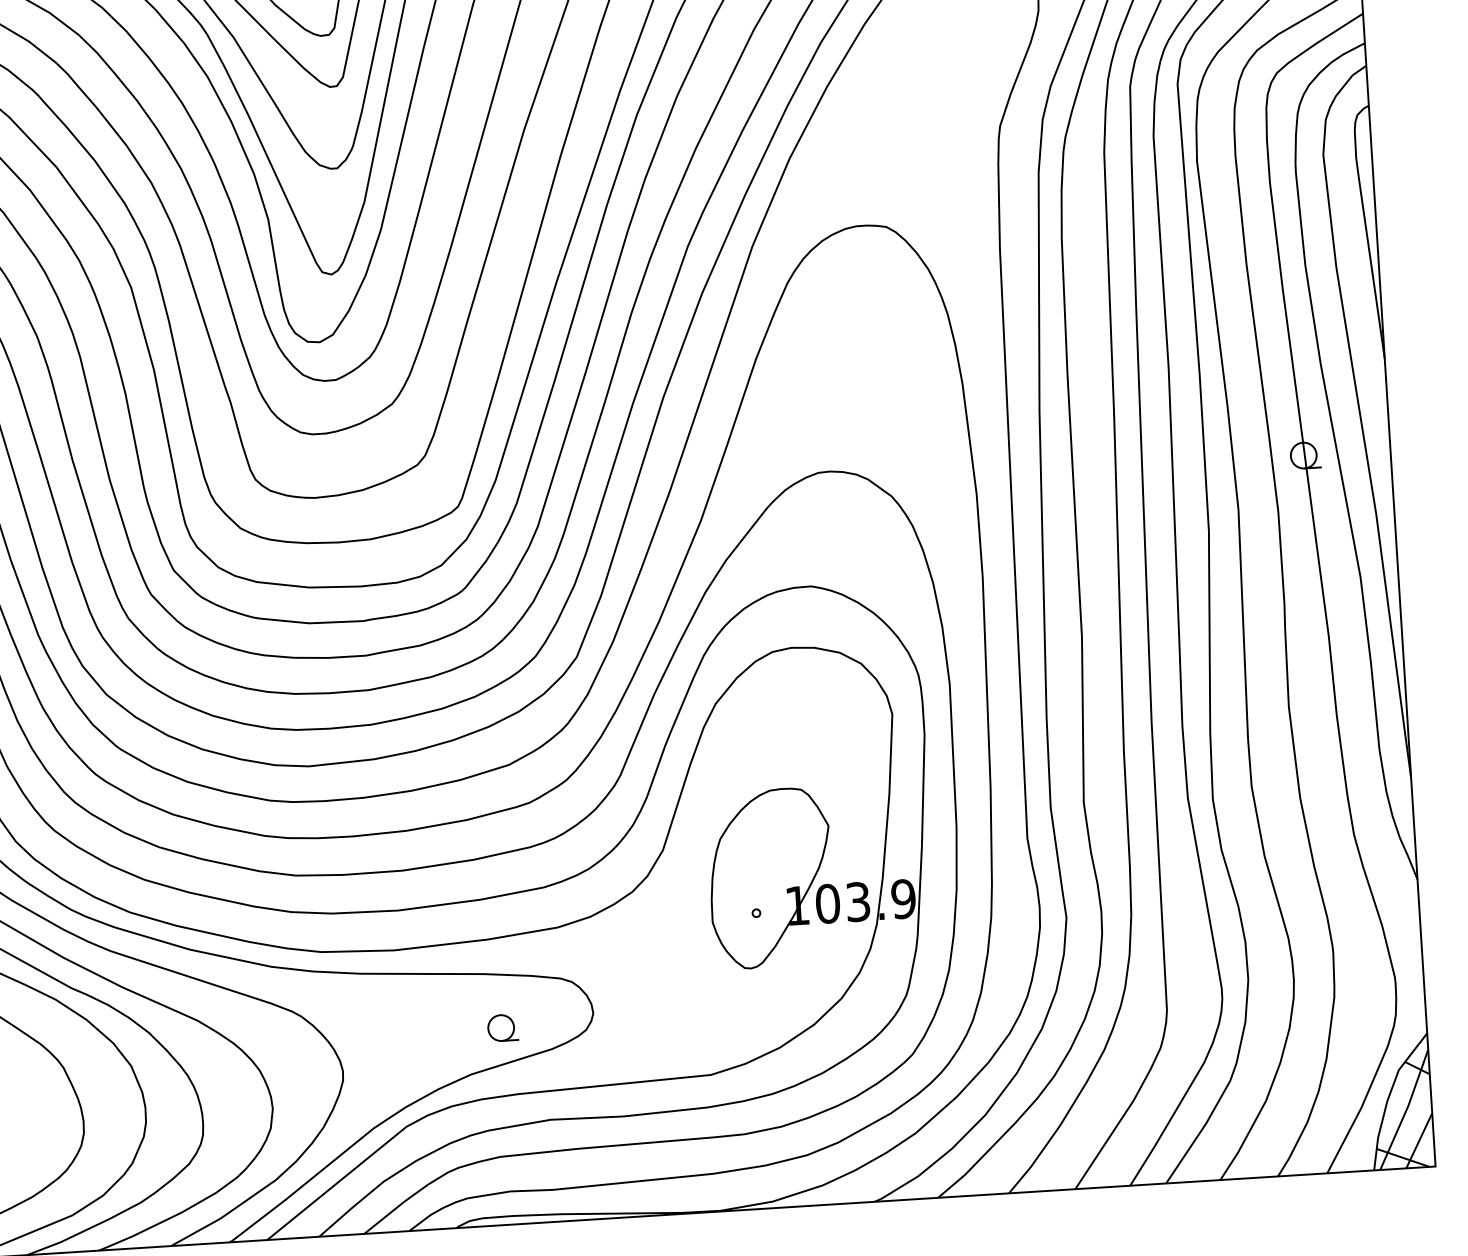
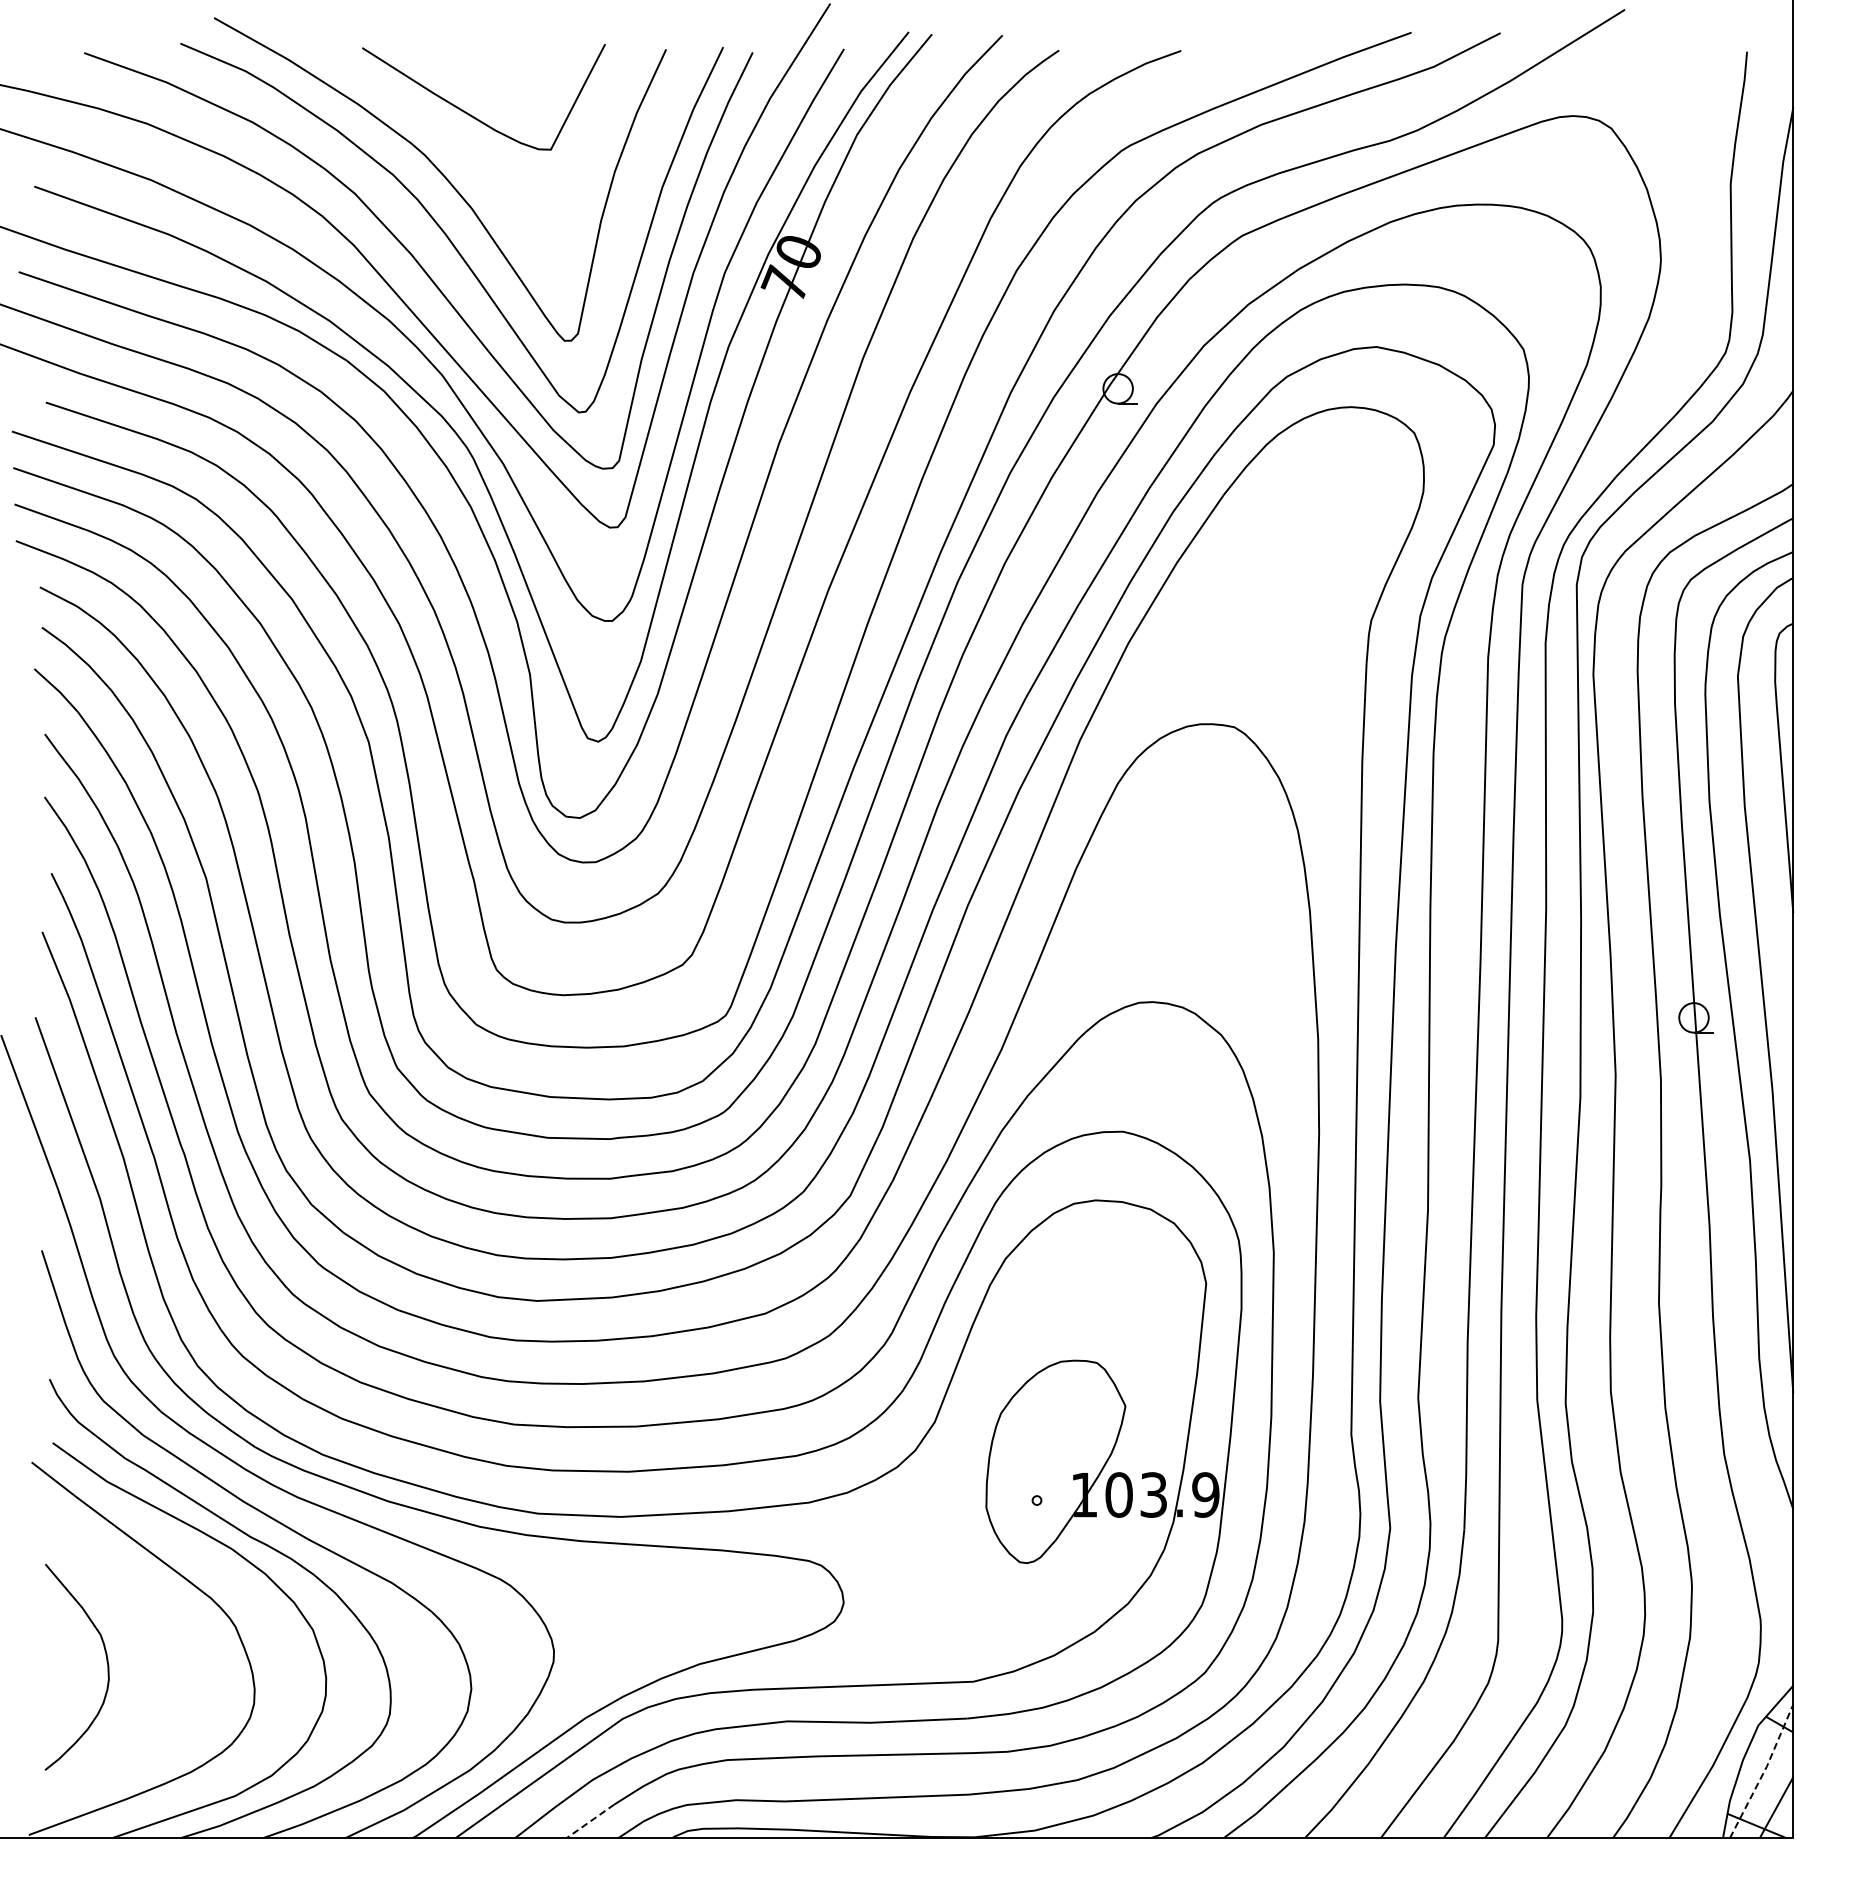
part: (502, 1027) -> (739, 1612), removed
line: (1406, 1110) -> (1764, 1772), solid -> dashed
line: (384, 1218) -> (590, 1821), solid -> dashed

